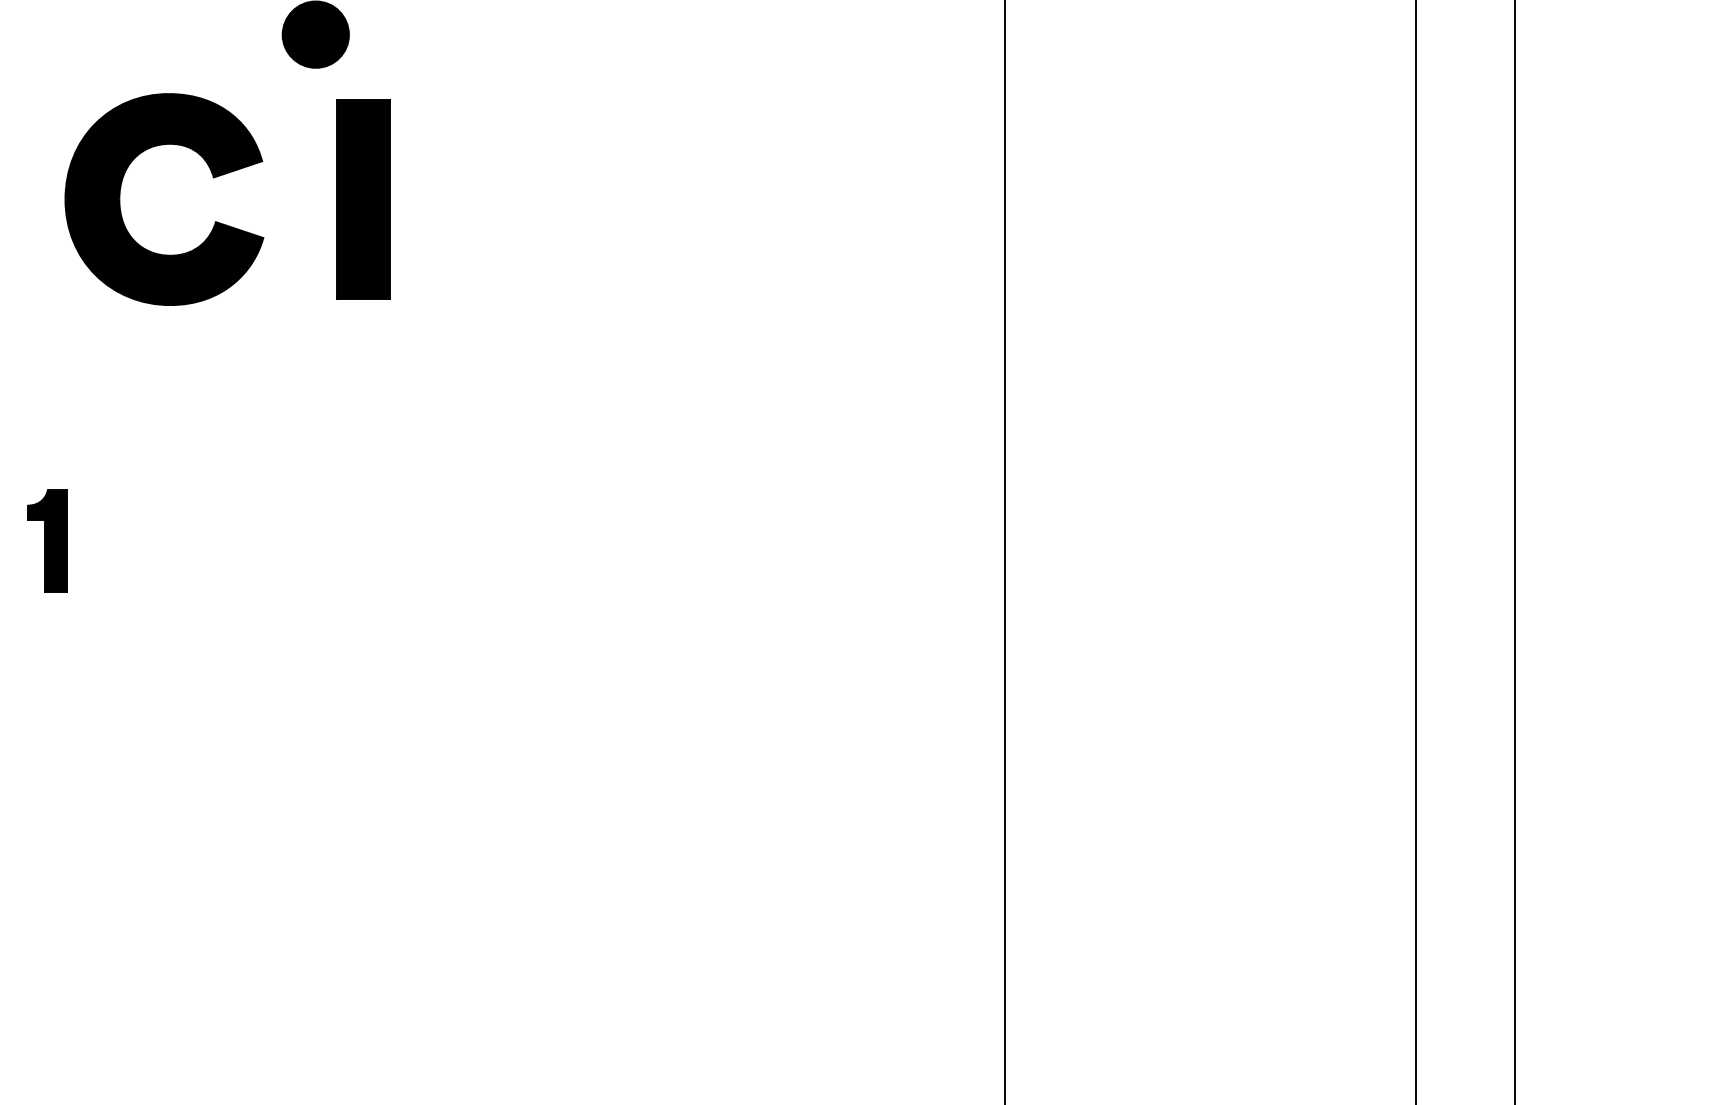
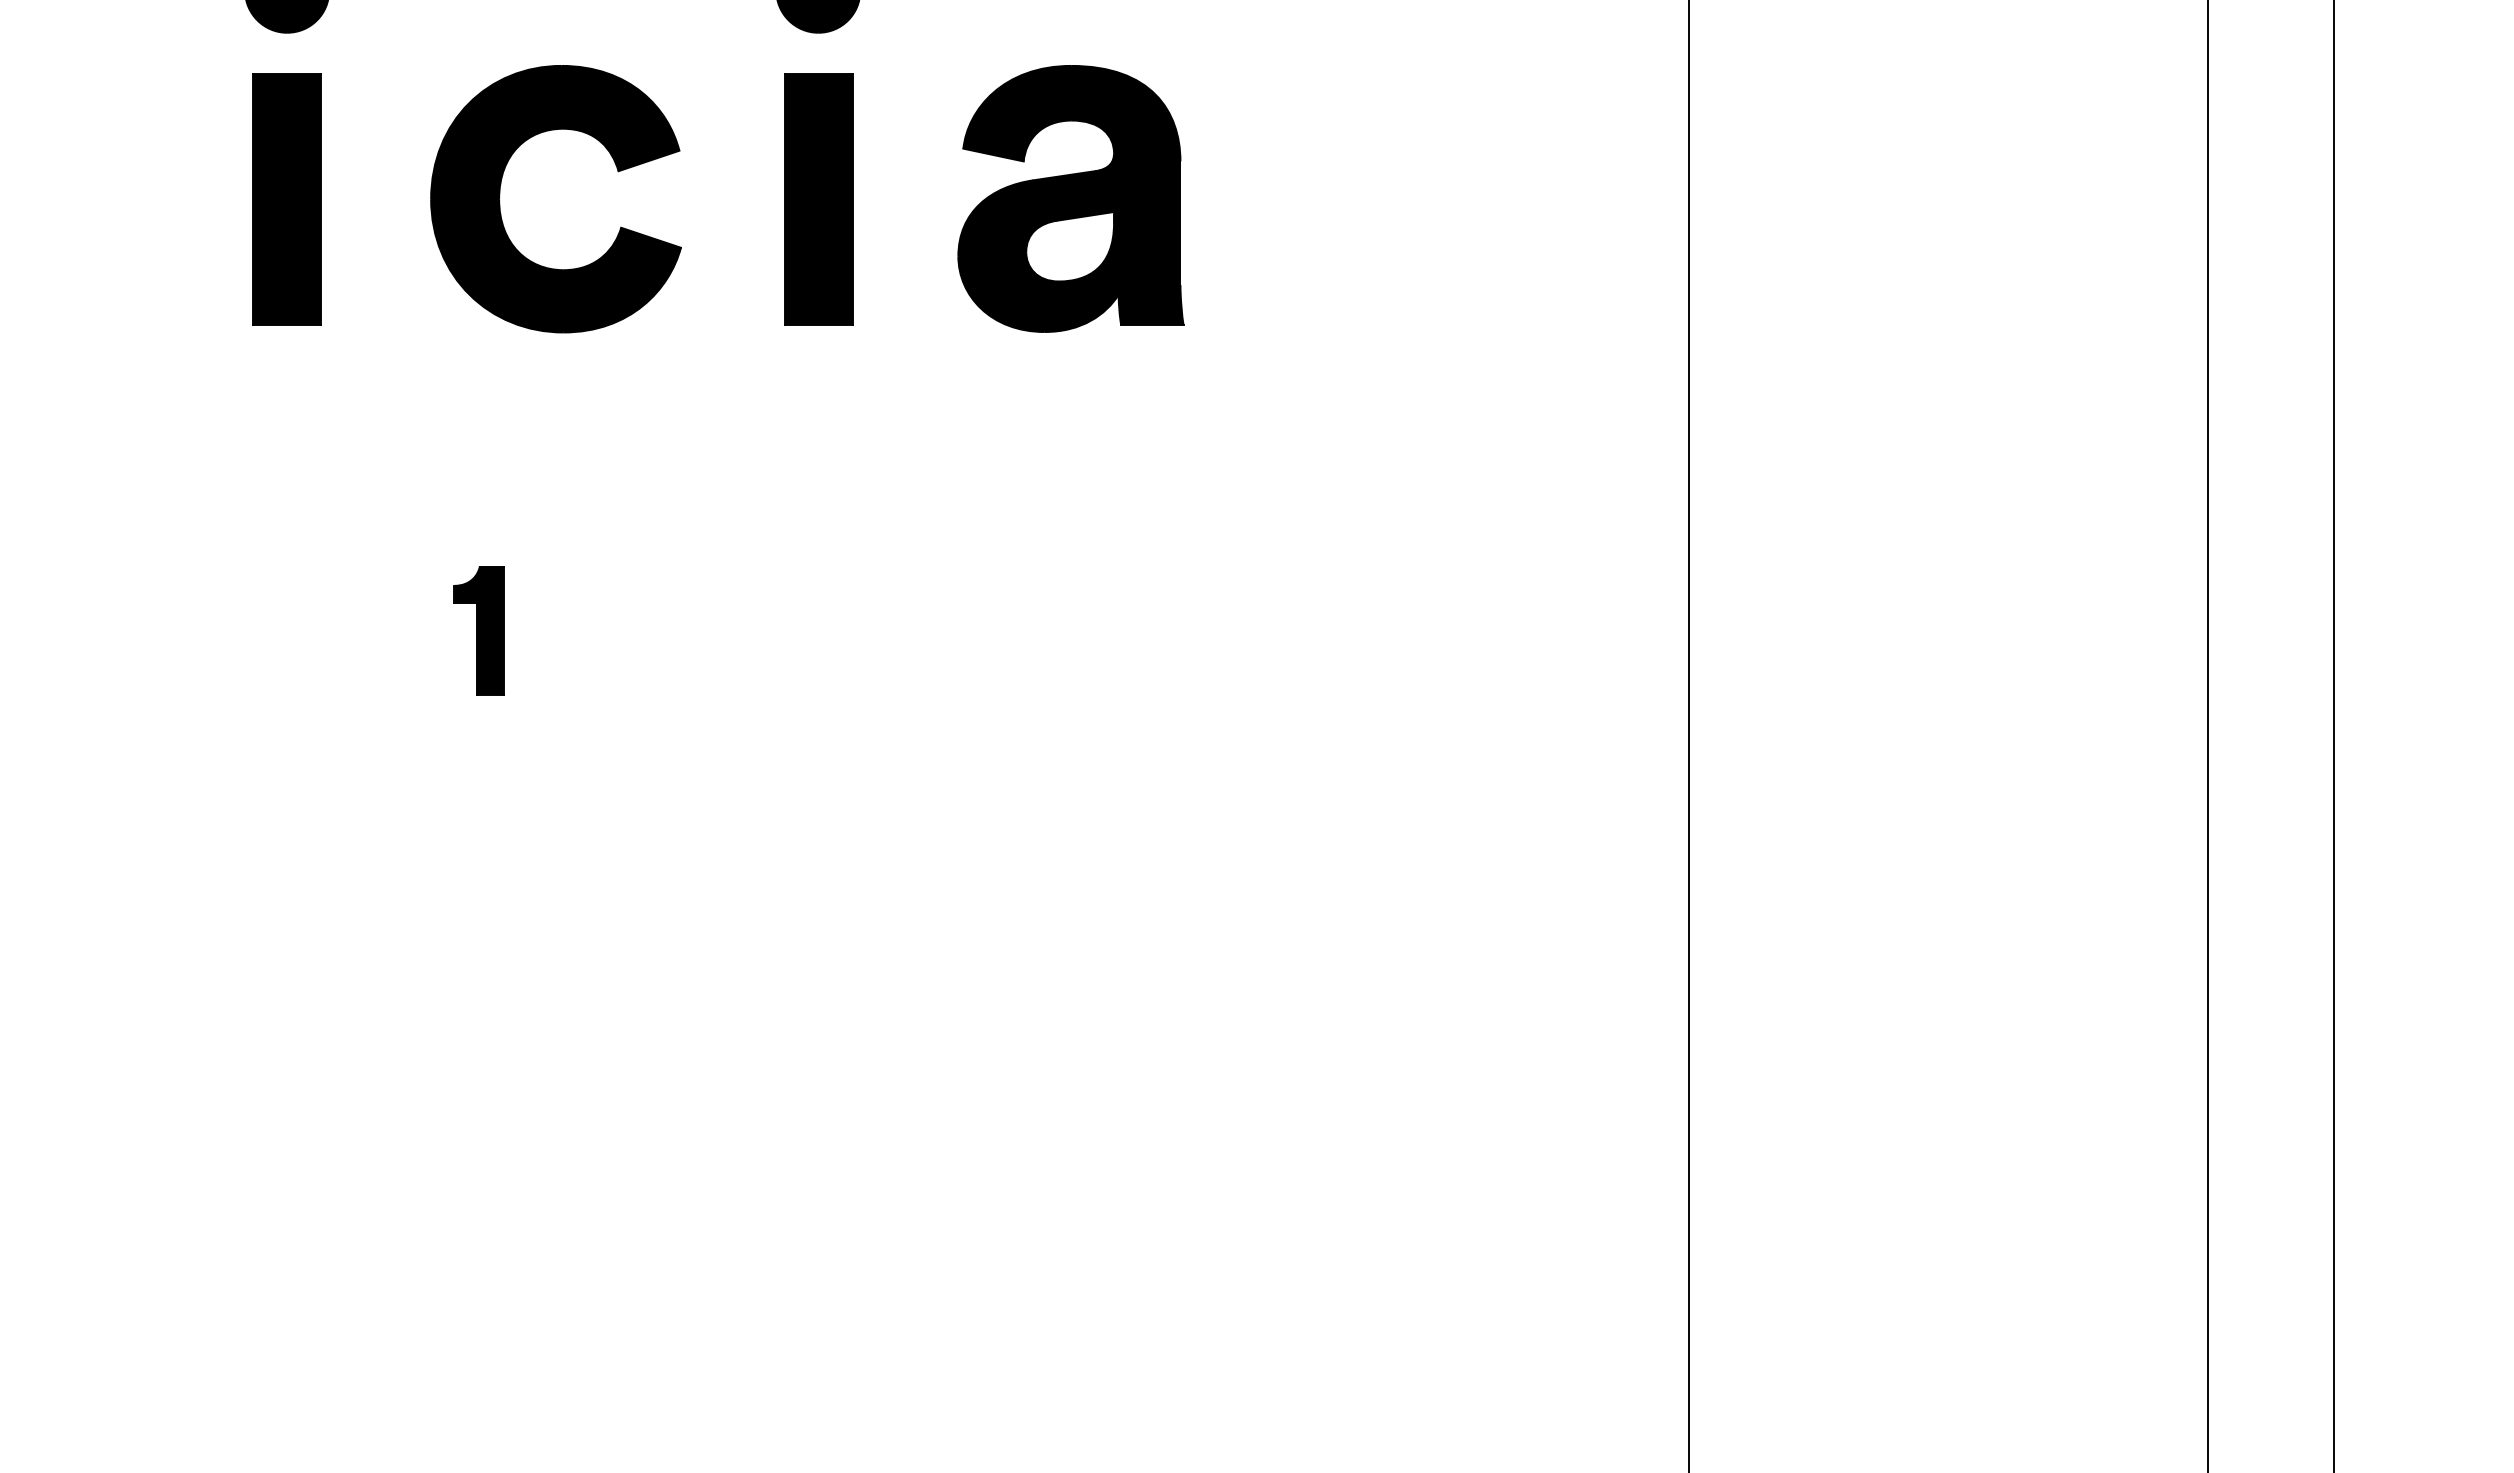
part: (120, 197) -> (500, 196), moved
part: (363, 199) -> (818, 199), moved
part: (515, 199) -> (1070, 198), added

